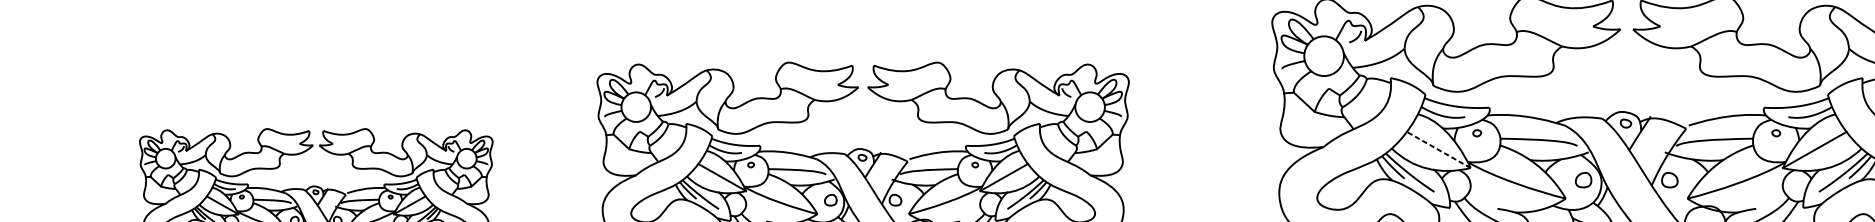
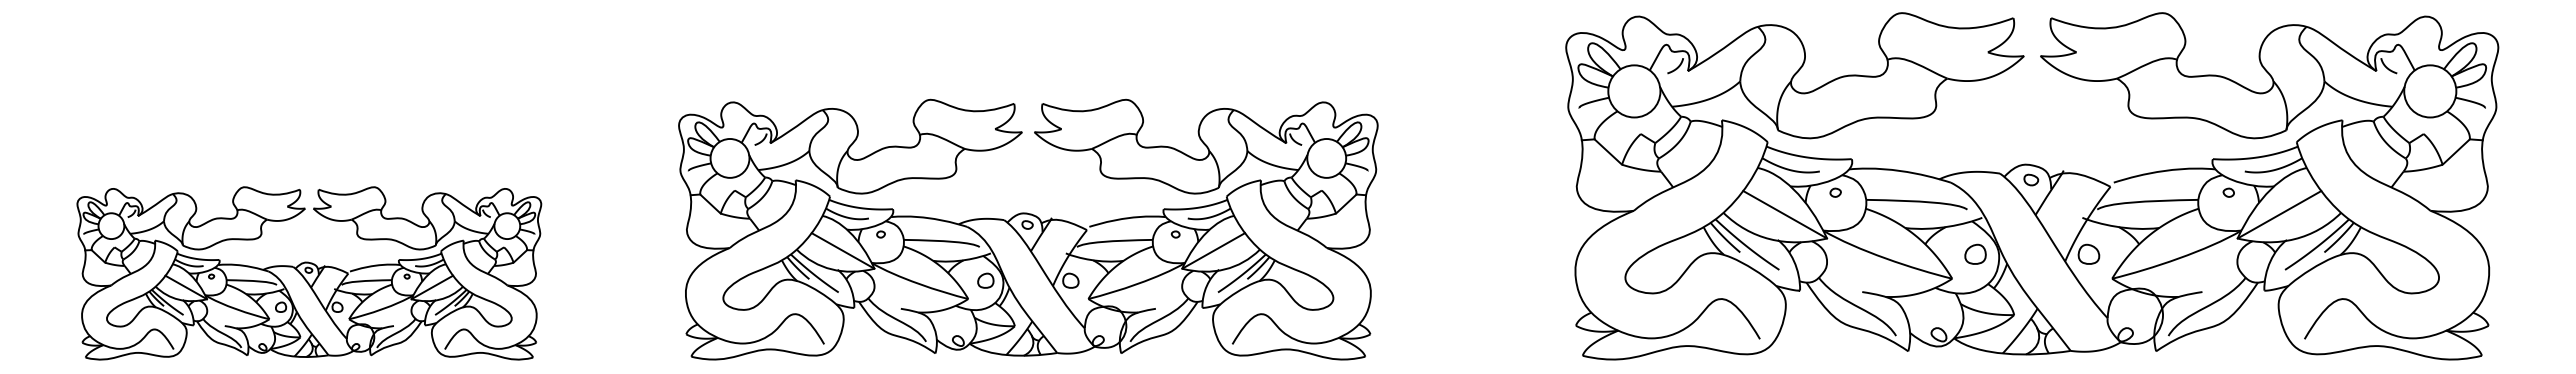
line: (1438, 149) -> (1784, 214), dashed -> solid

